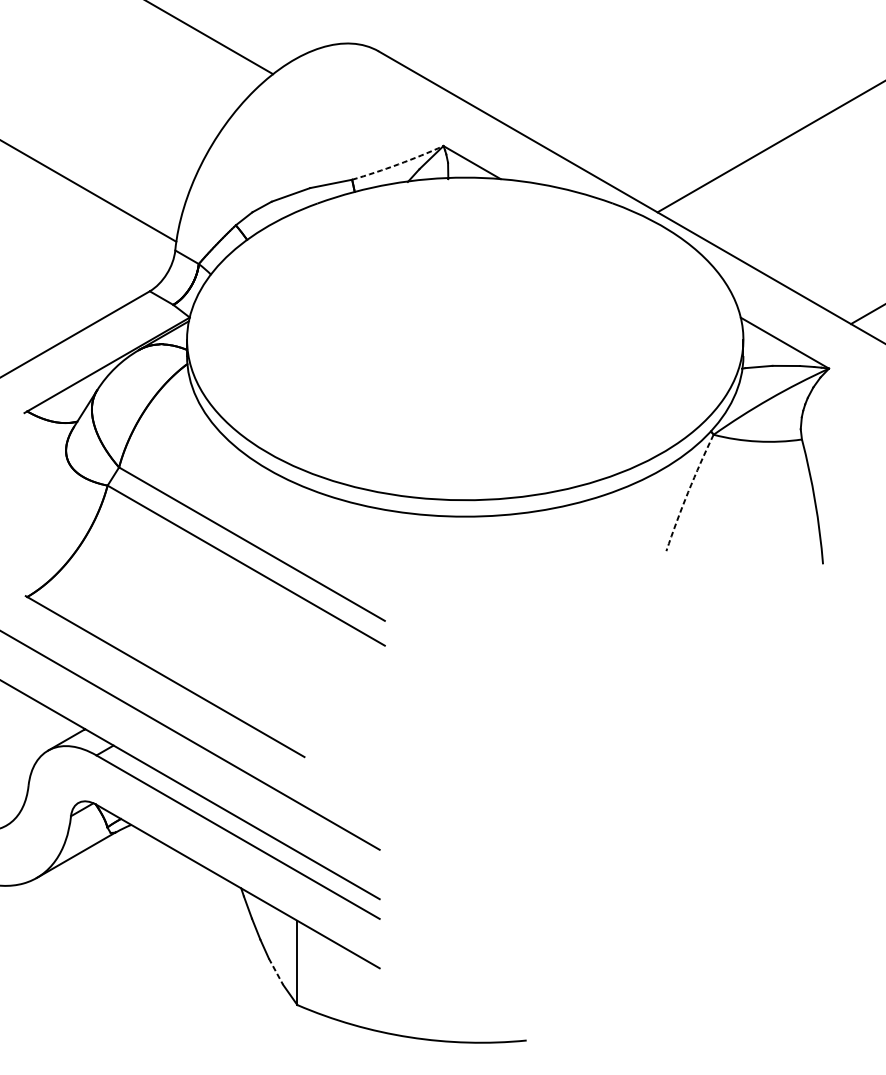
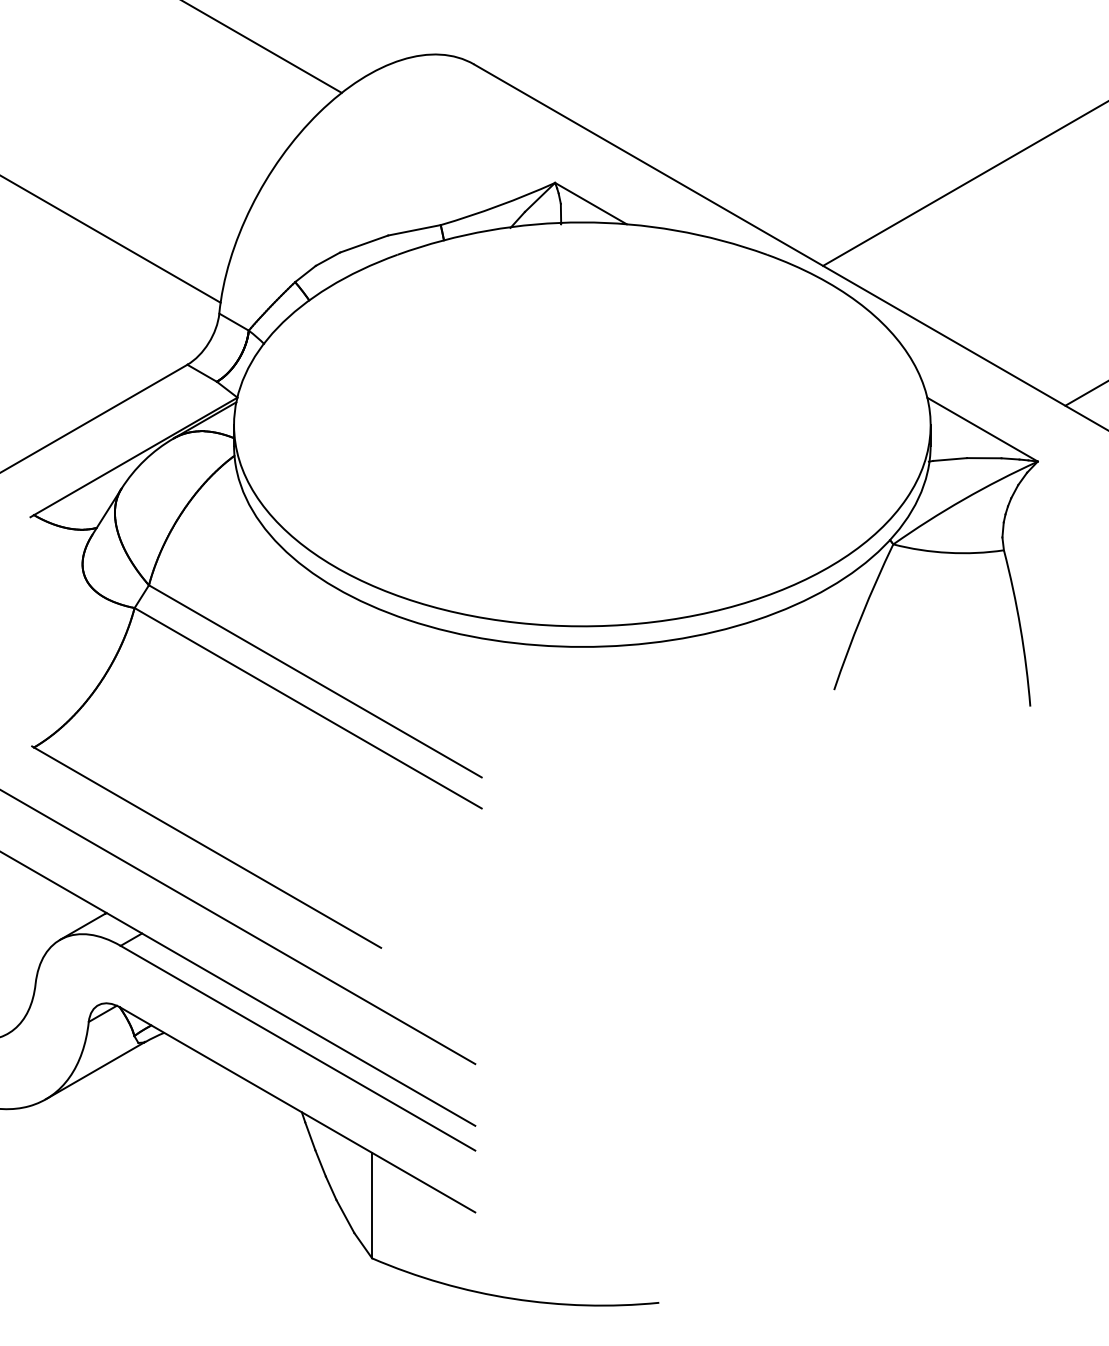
arc: (398, 164) -> (498, 205), dashed -> solid
arc: (688, 492) -> (861, 616), dashed -> solid
line: (276, 971) -> (345, 1216), dashed -> solid

